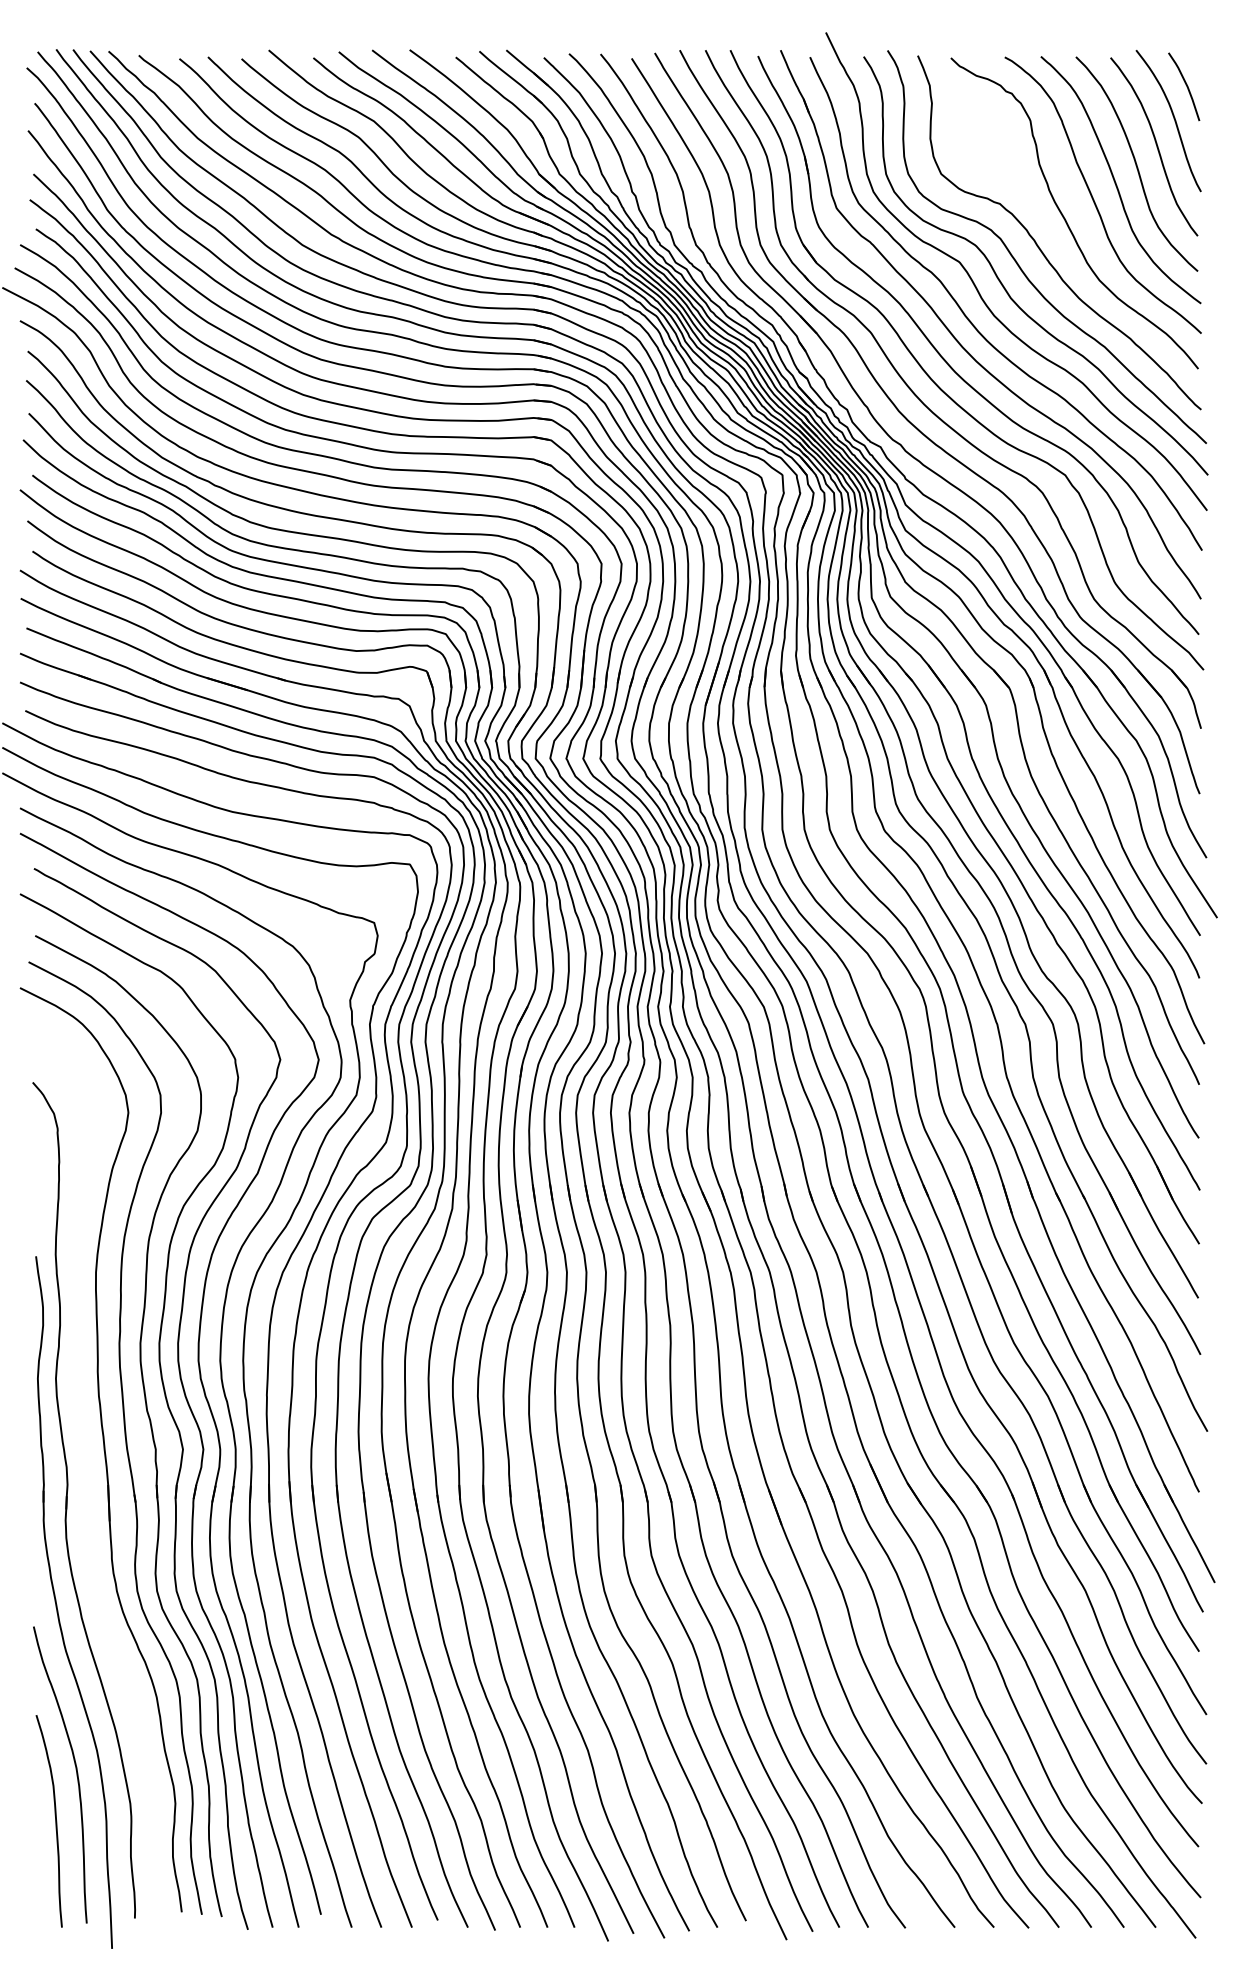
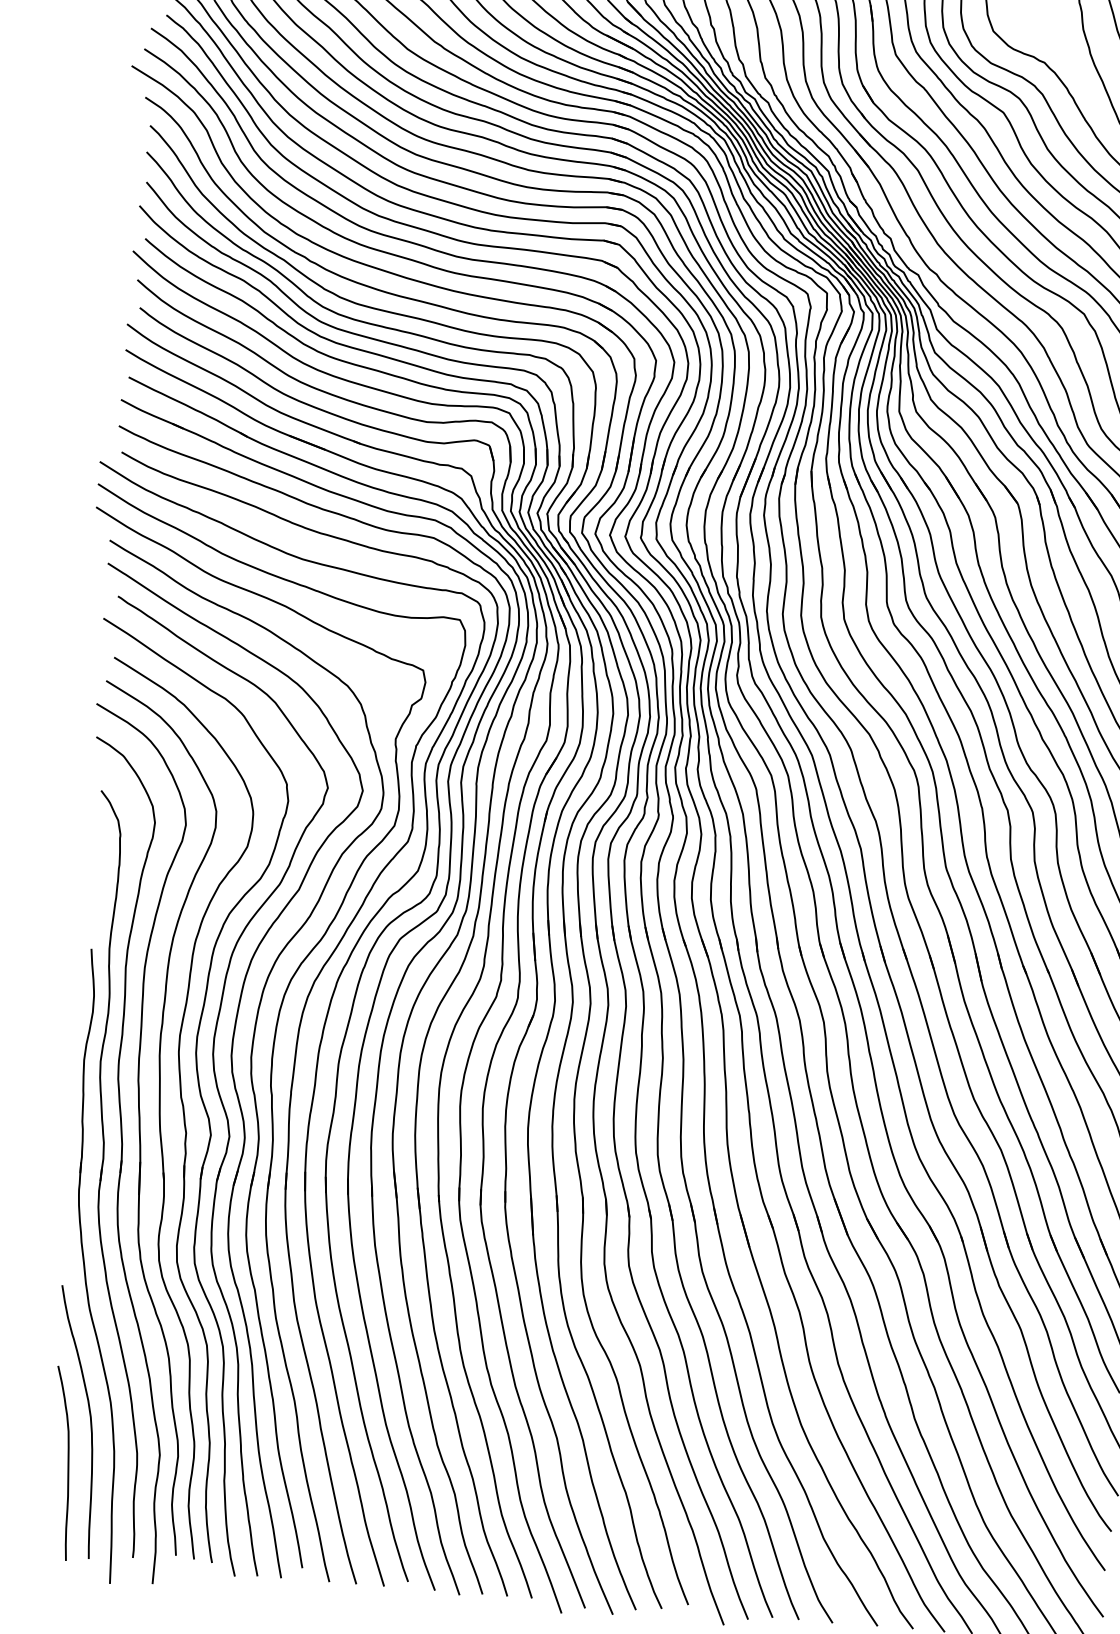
part: (91, 1484) -> (125, 1160), added

